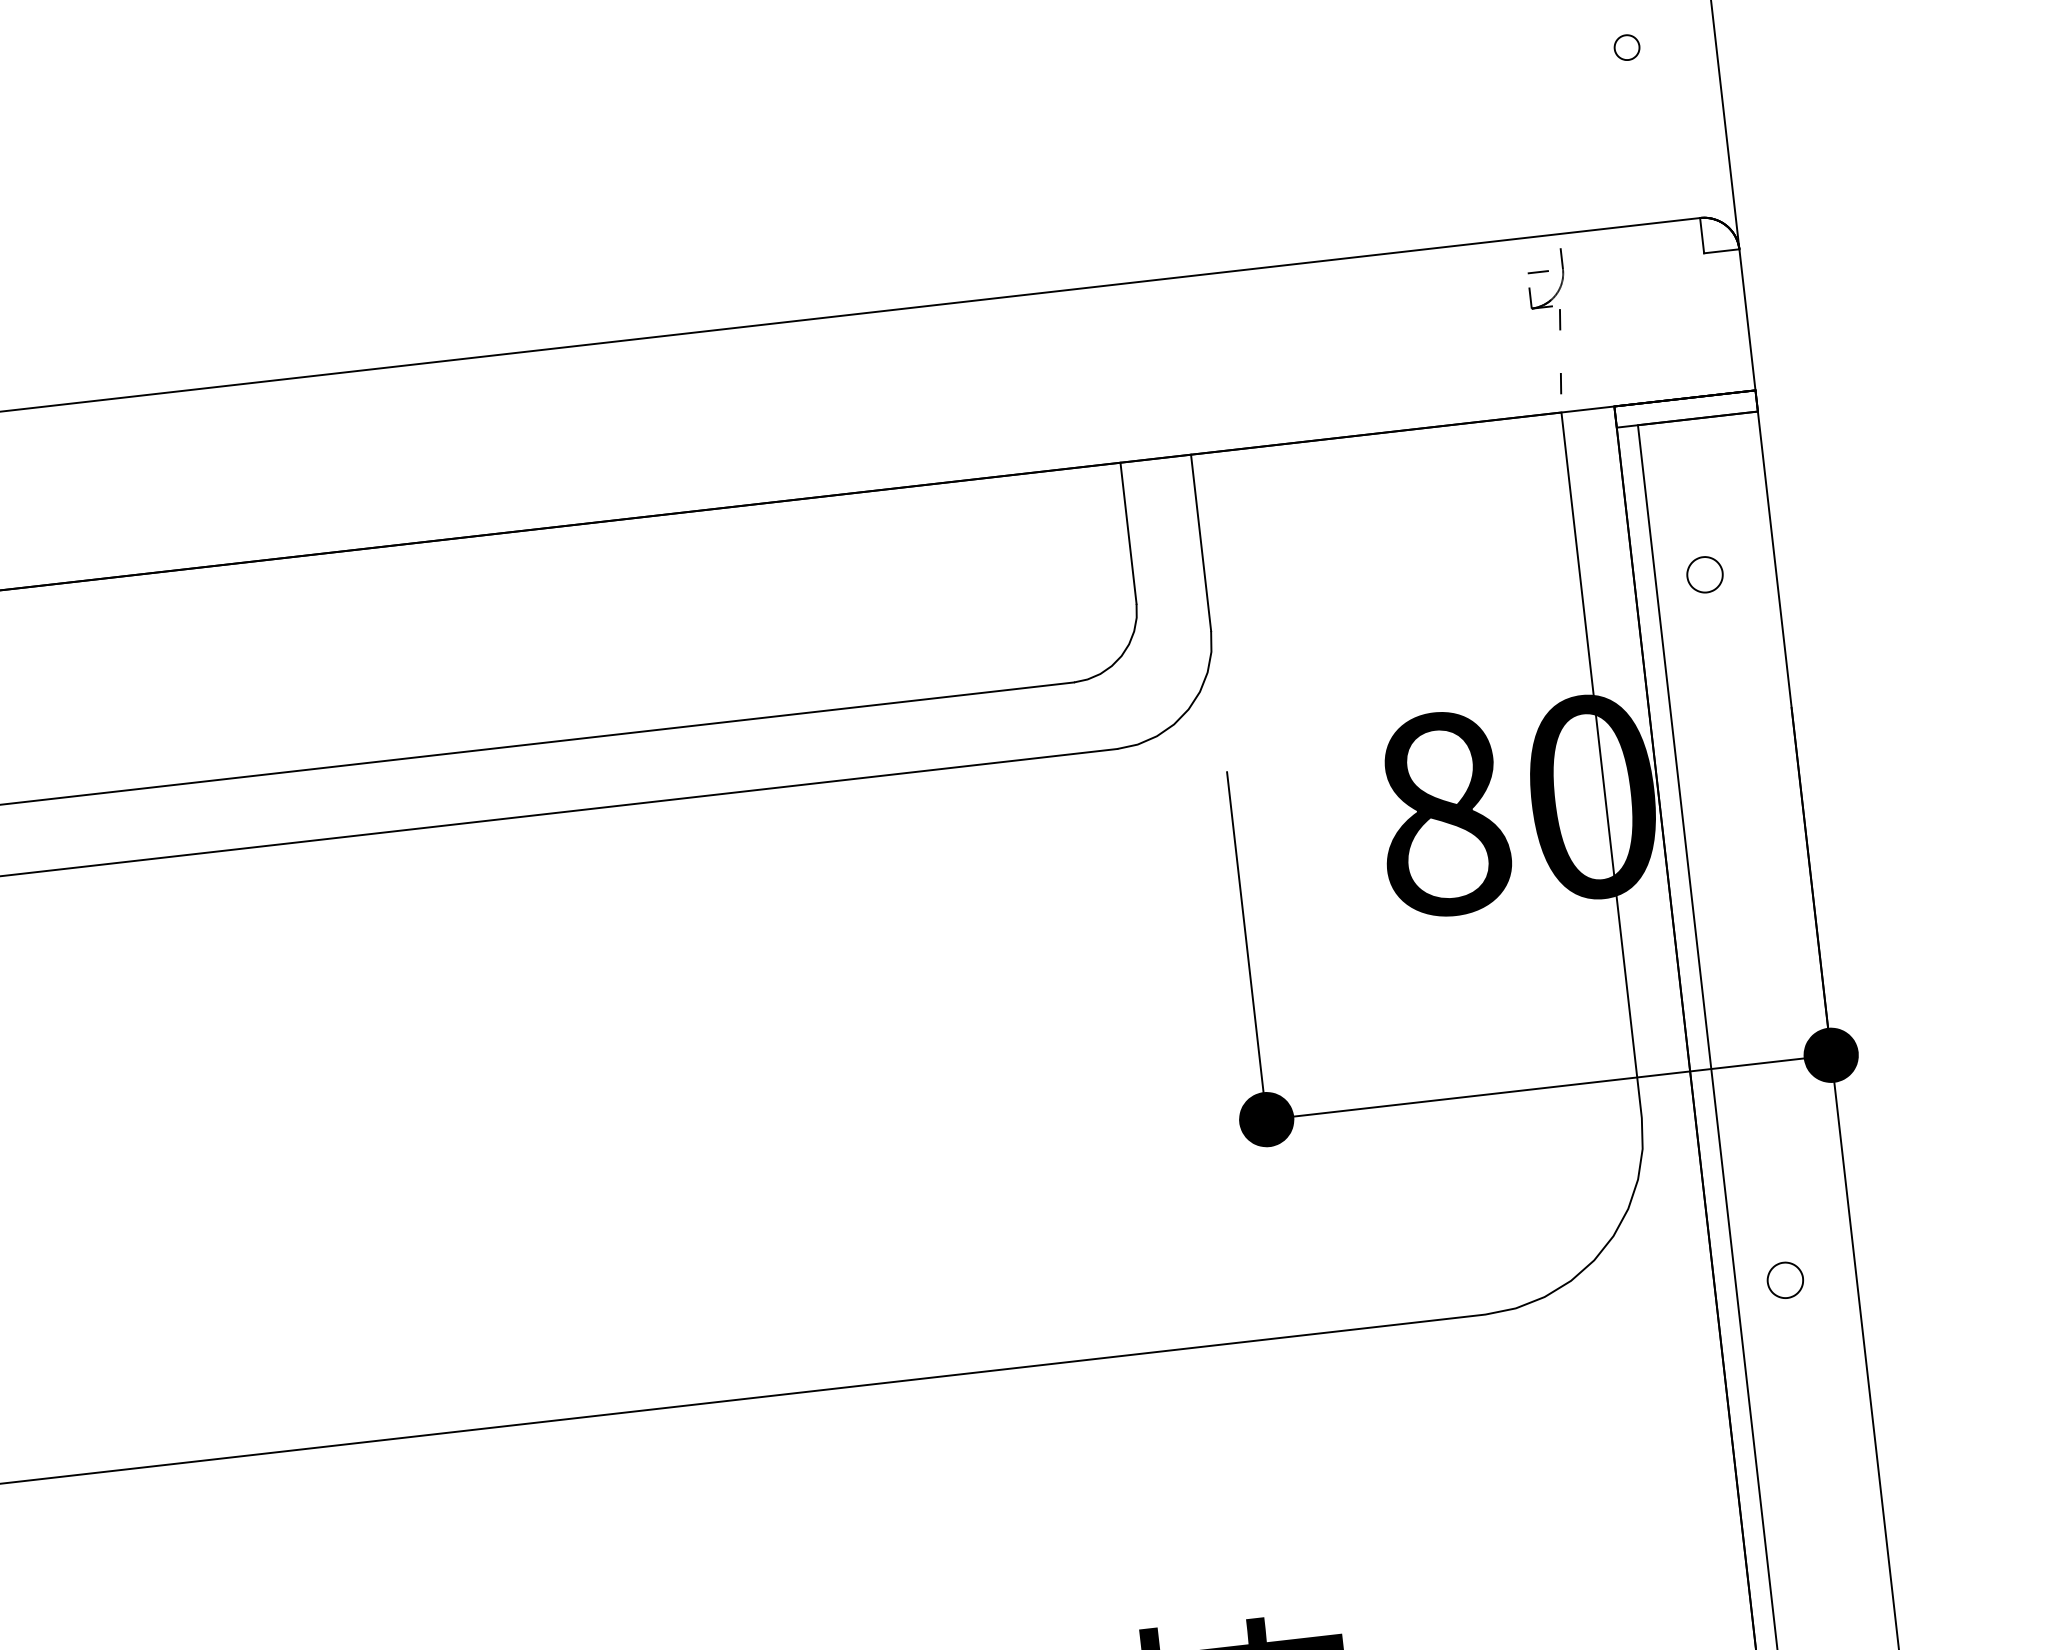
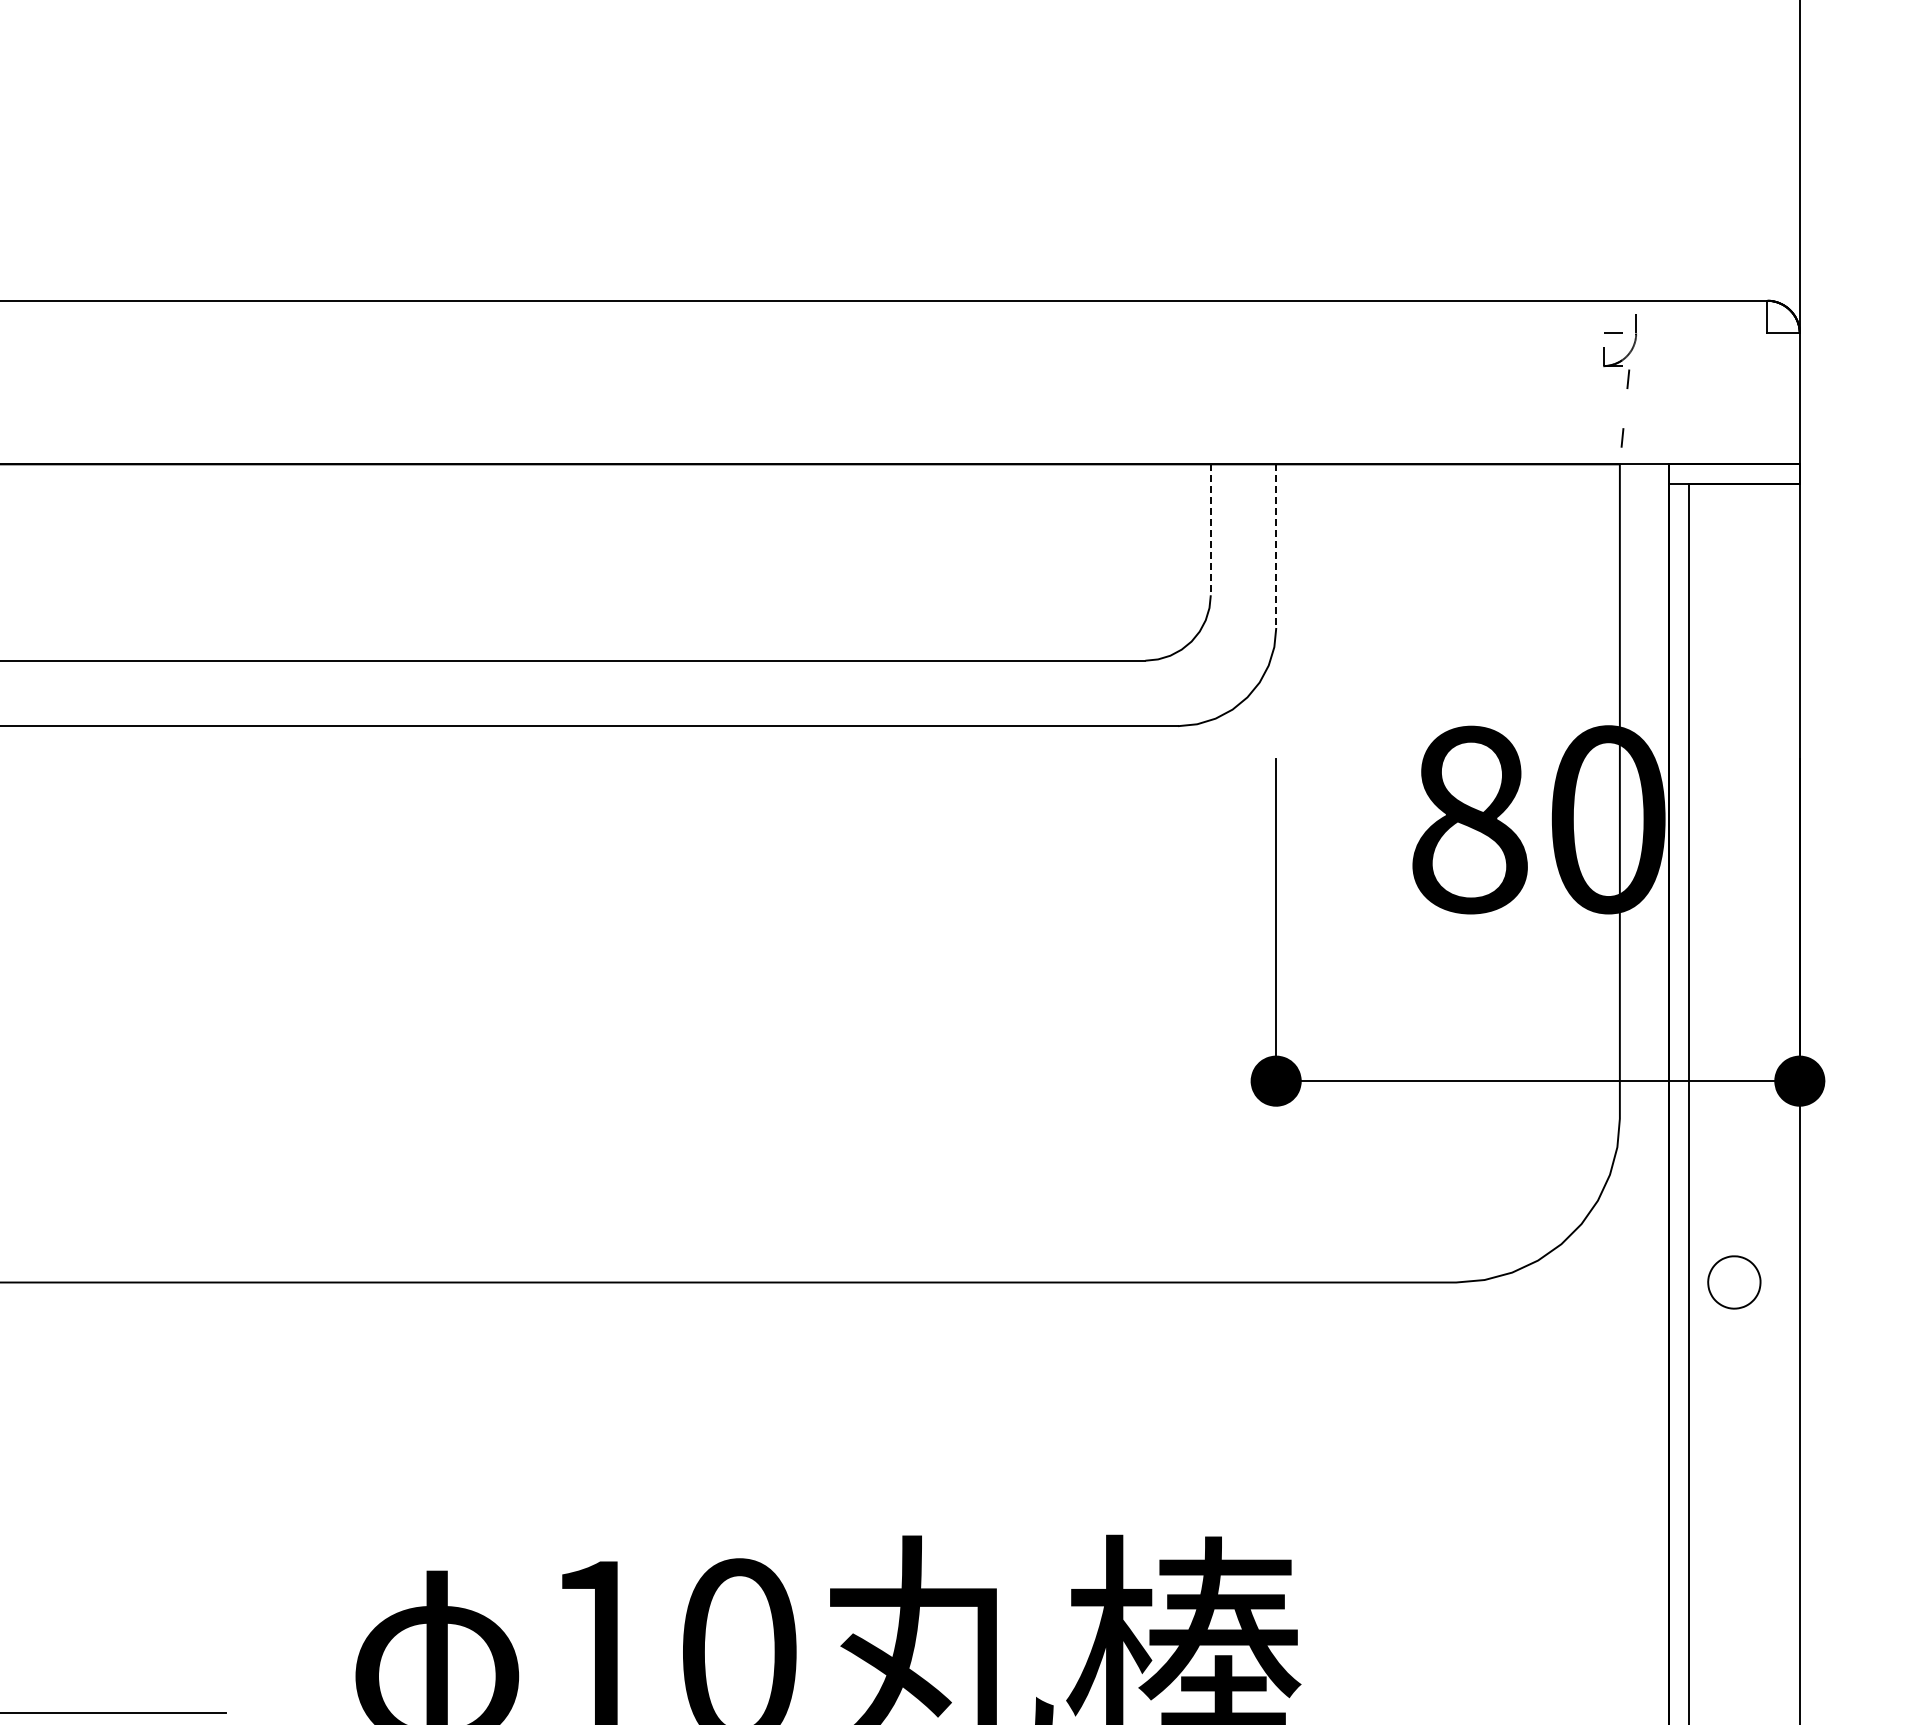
part: (1626, 47) -> (1717, 136), removed
line: (1128, 534) -> (1210, 530), solid -> dashed
line: (1201, 543) -> (1276, 546), solid -> dashed
part: (1705, 574) -> (1734, 627), removed
part: (1785, 1280) -> (1734, 1282), size x1.6

